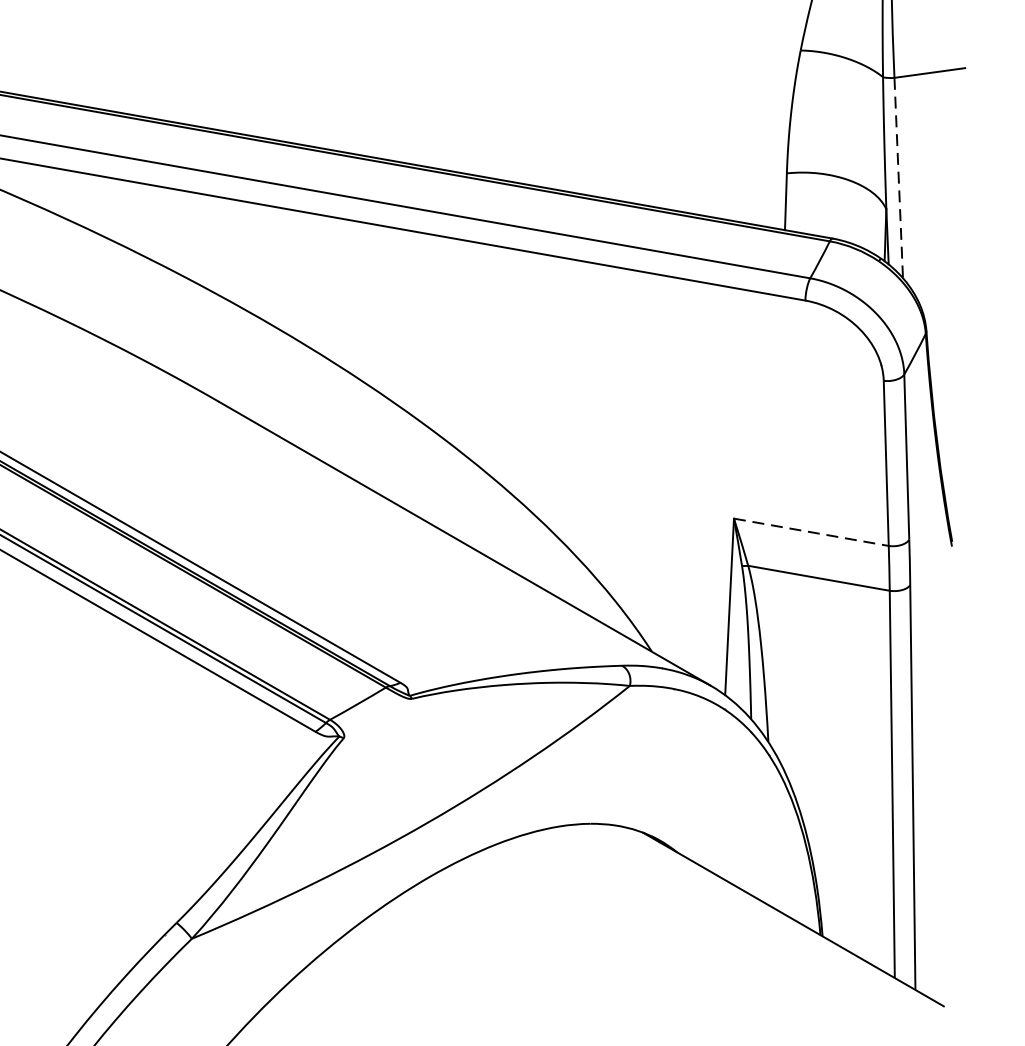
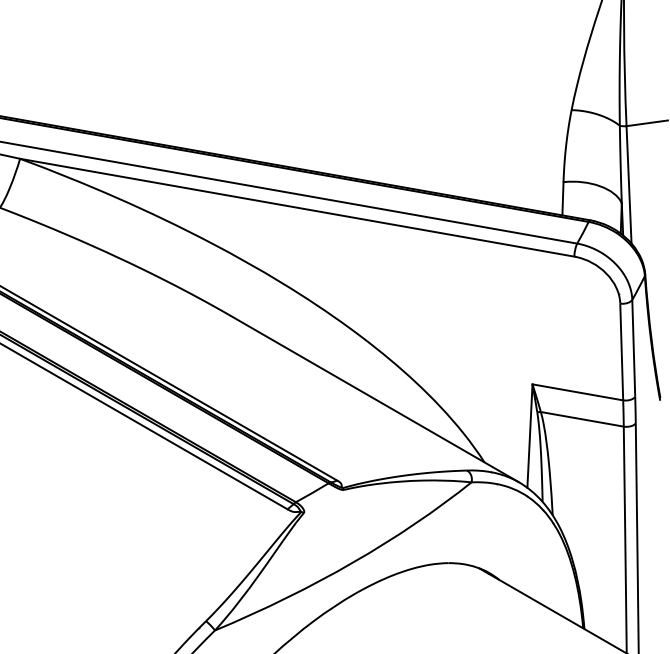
line: (899, 177) -> (629, 184), dashed -> solid
line: (812, 532) -> (578, 392), dashed -> solid

